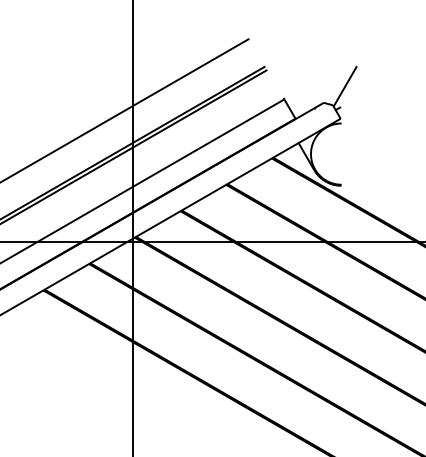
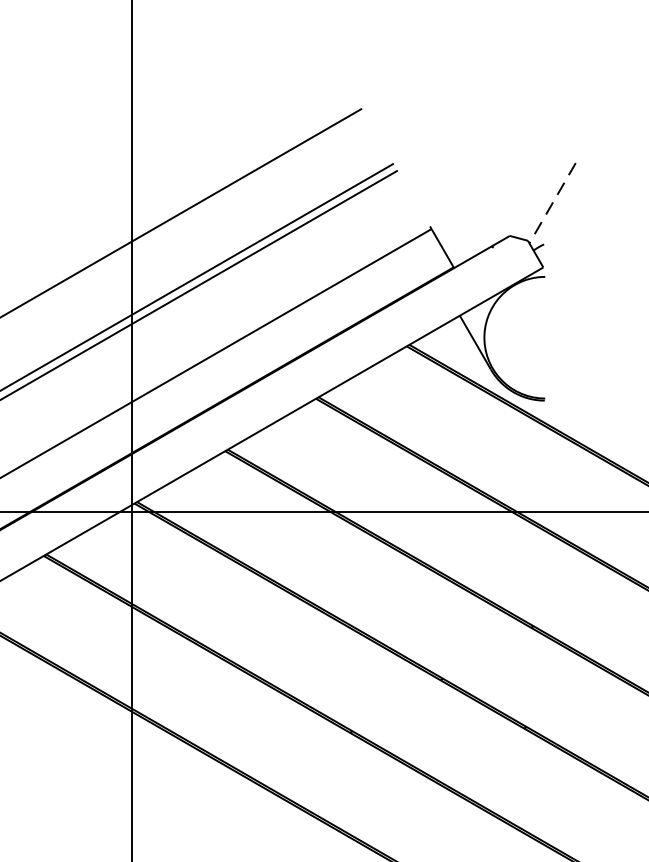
line: (345, 86) -> (552, 203), solid -> dashed

